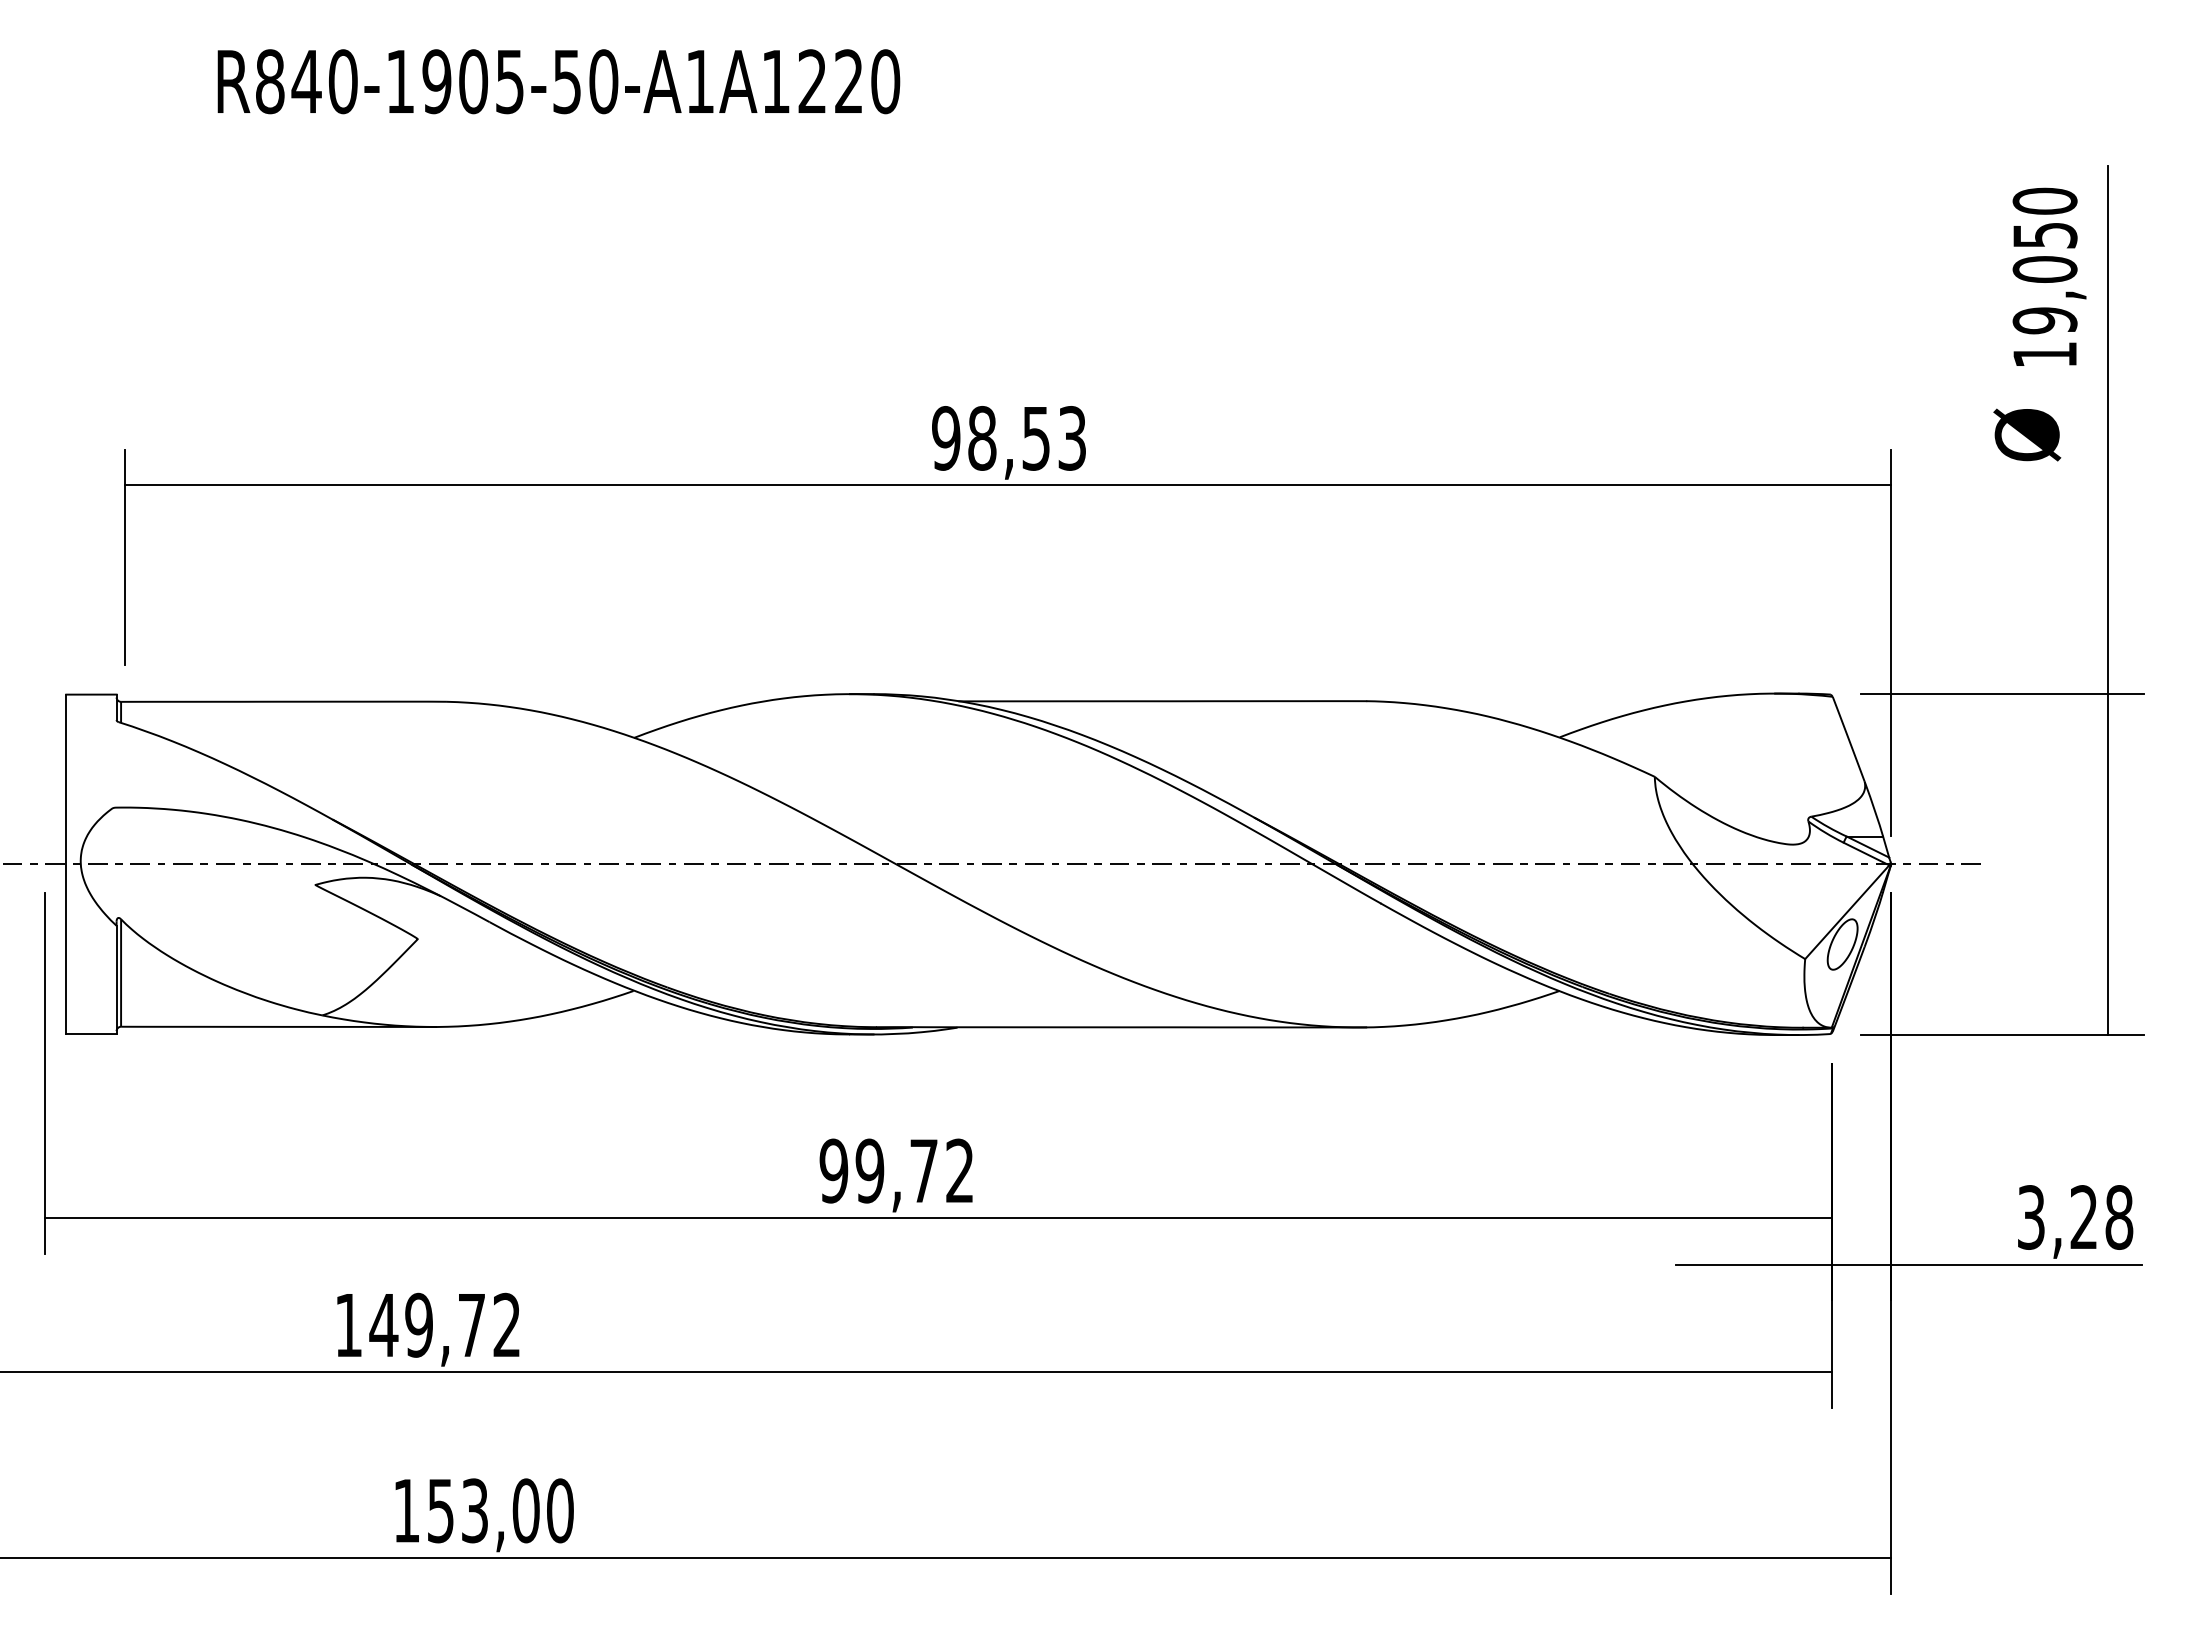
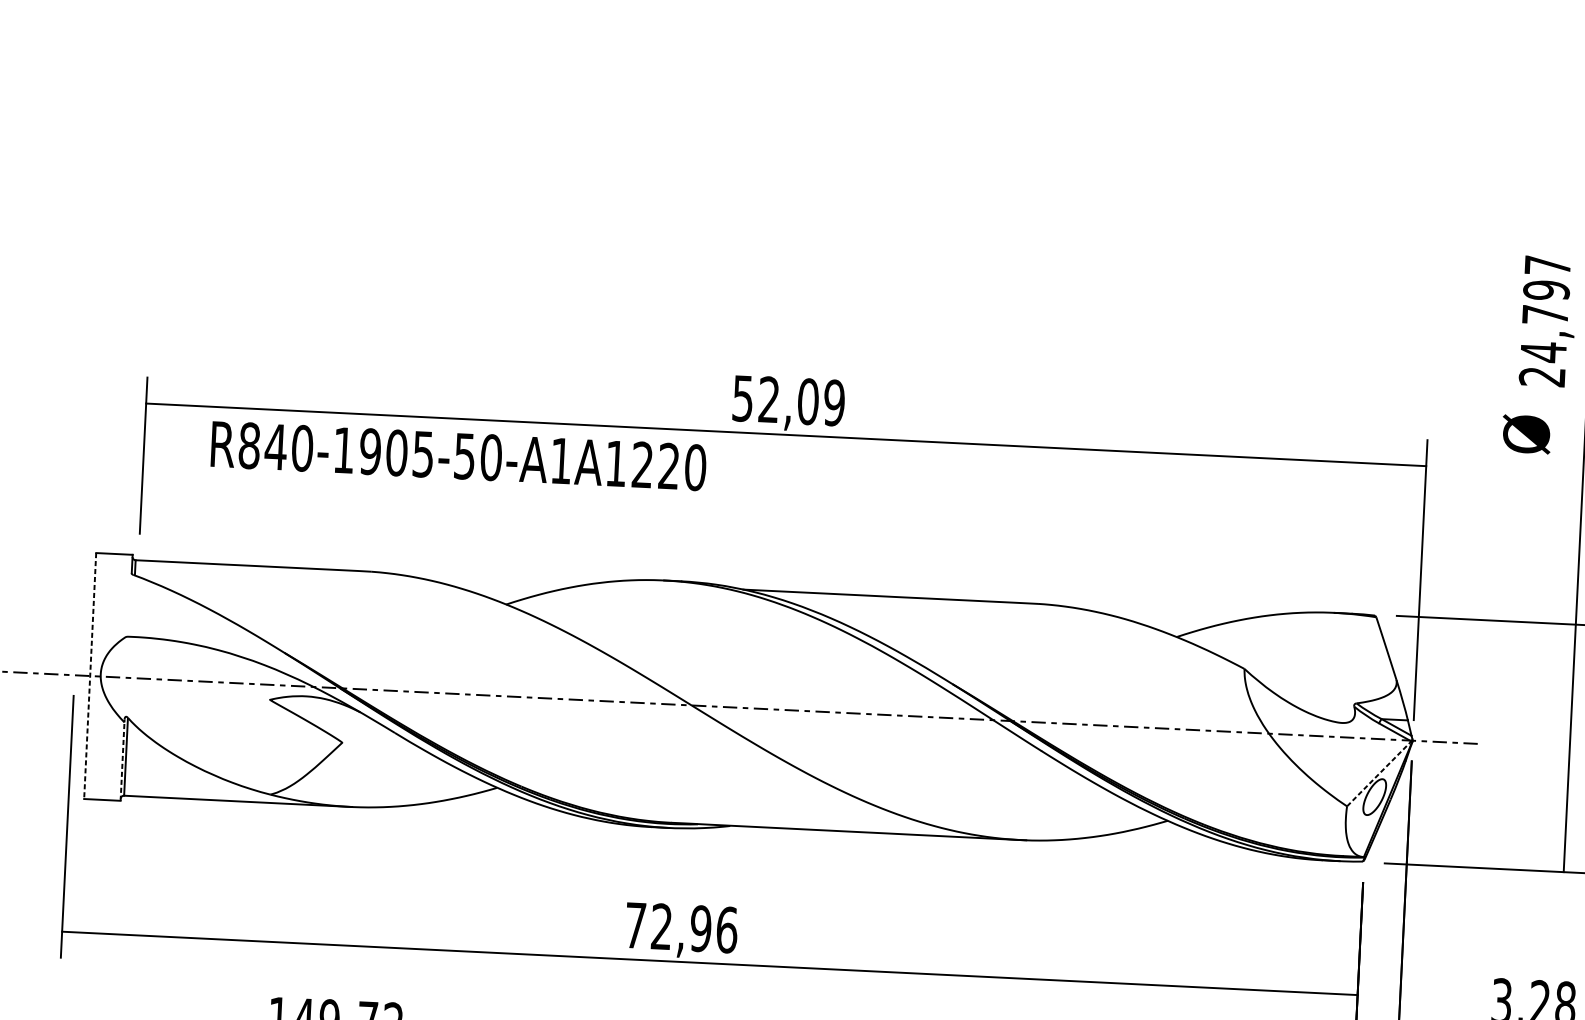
text: (558, 81) -> (458, 455), moved
text: (2044, 277) -> (1544, 320), 19,050 -> 24,797
text: (1009, 438) -> (788, 400), 98,53 -> 52,09
line: (66, 864) -> (90, 676), solid -> dashed
line: (1847, 912) -> (1379, 774), solid -> dashed
line: (116, 979) -> (122, 761), solid -> dashed
text: (896, 1170) -> (681, 927), 99,72 -> 72,96

